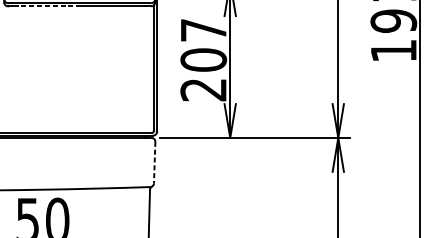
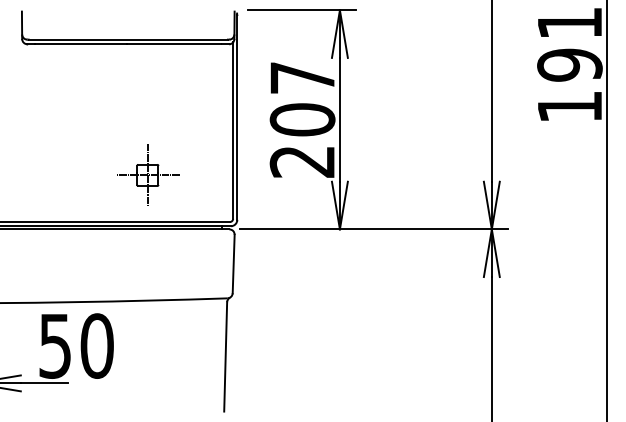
line: (46, 6) -> (81, 44), dashed -> solid
part: (94, 98) -> (148, 174), added
line: (154, 162) -> (233, 264), dashed -> solid

